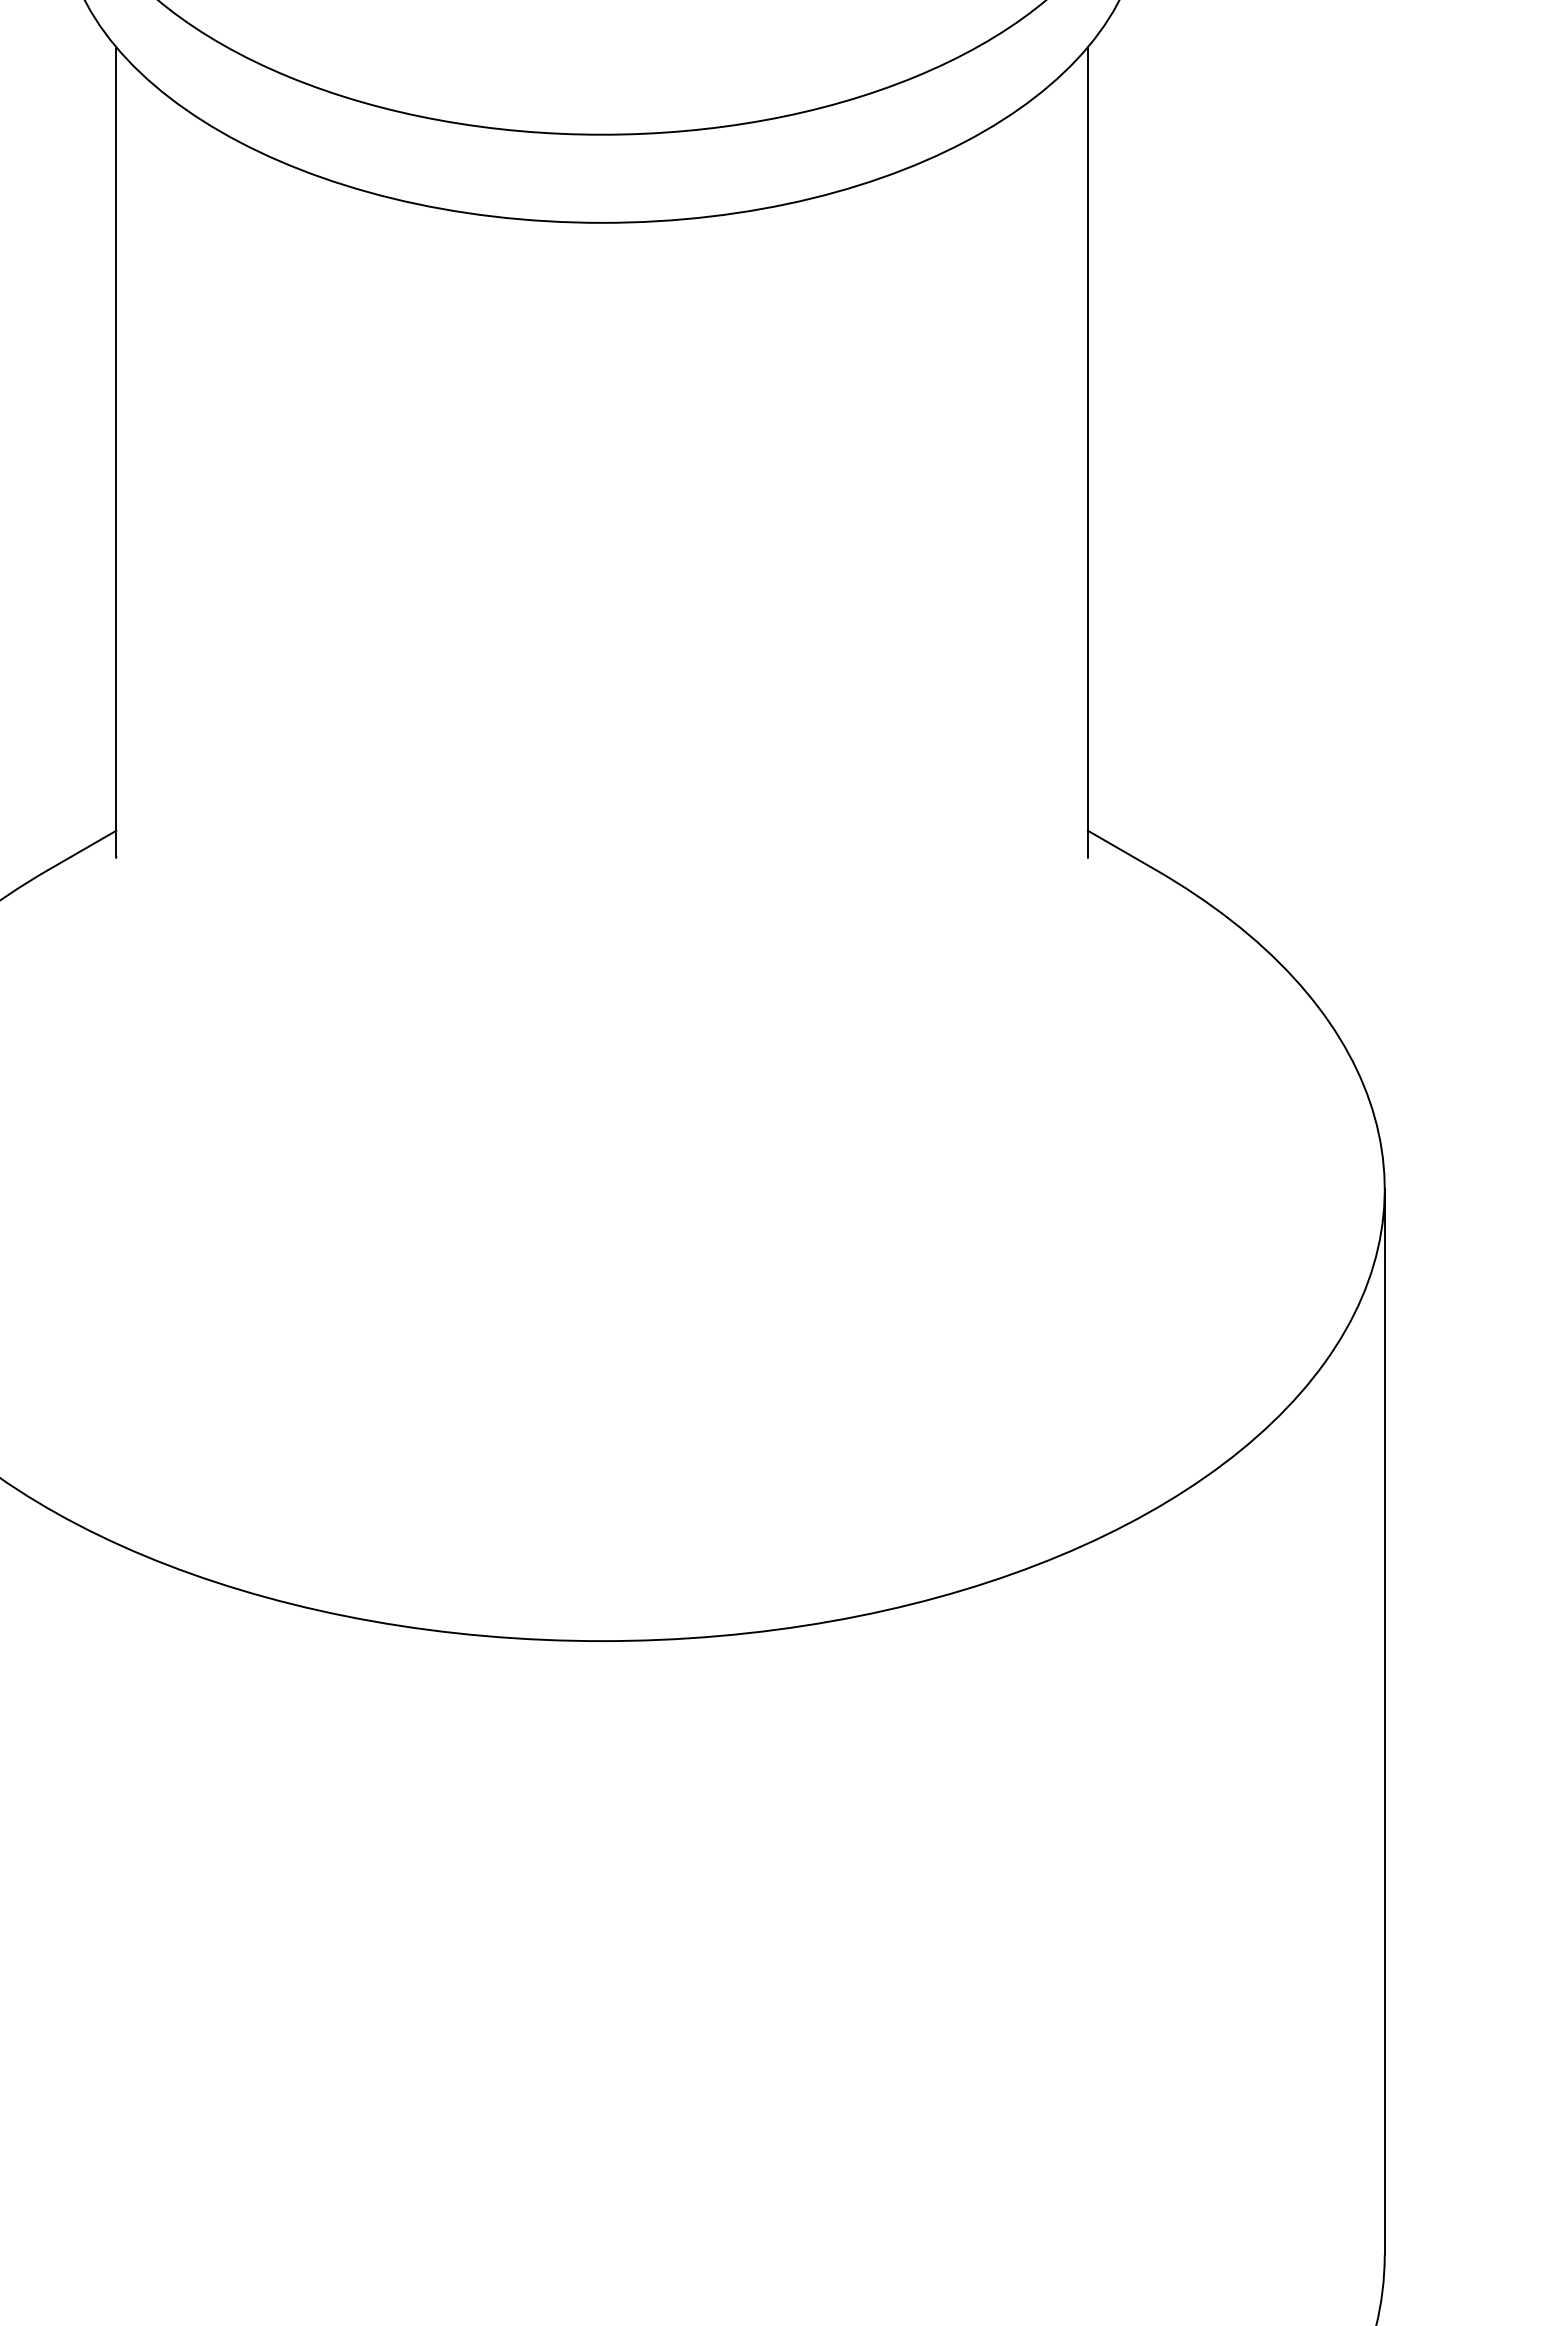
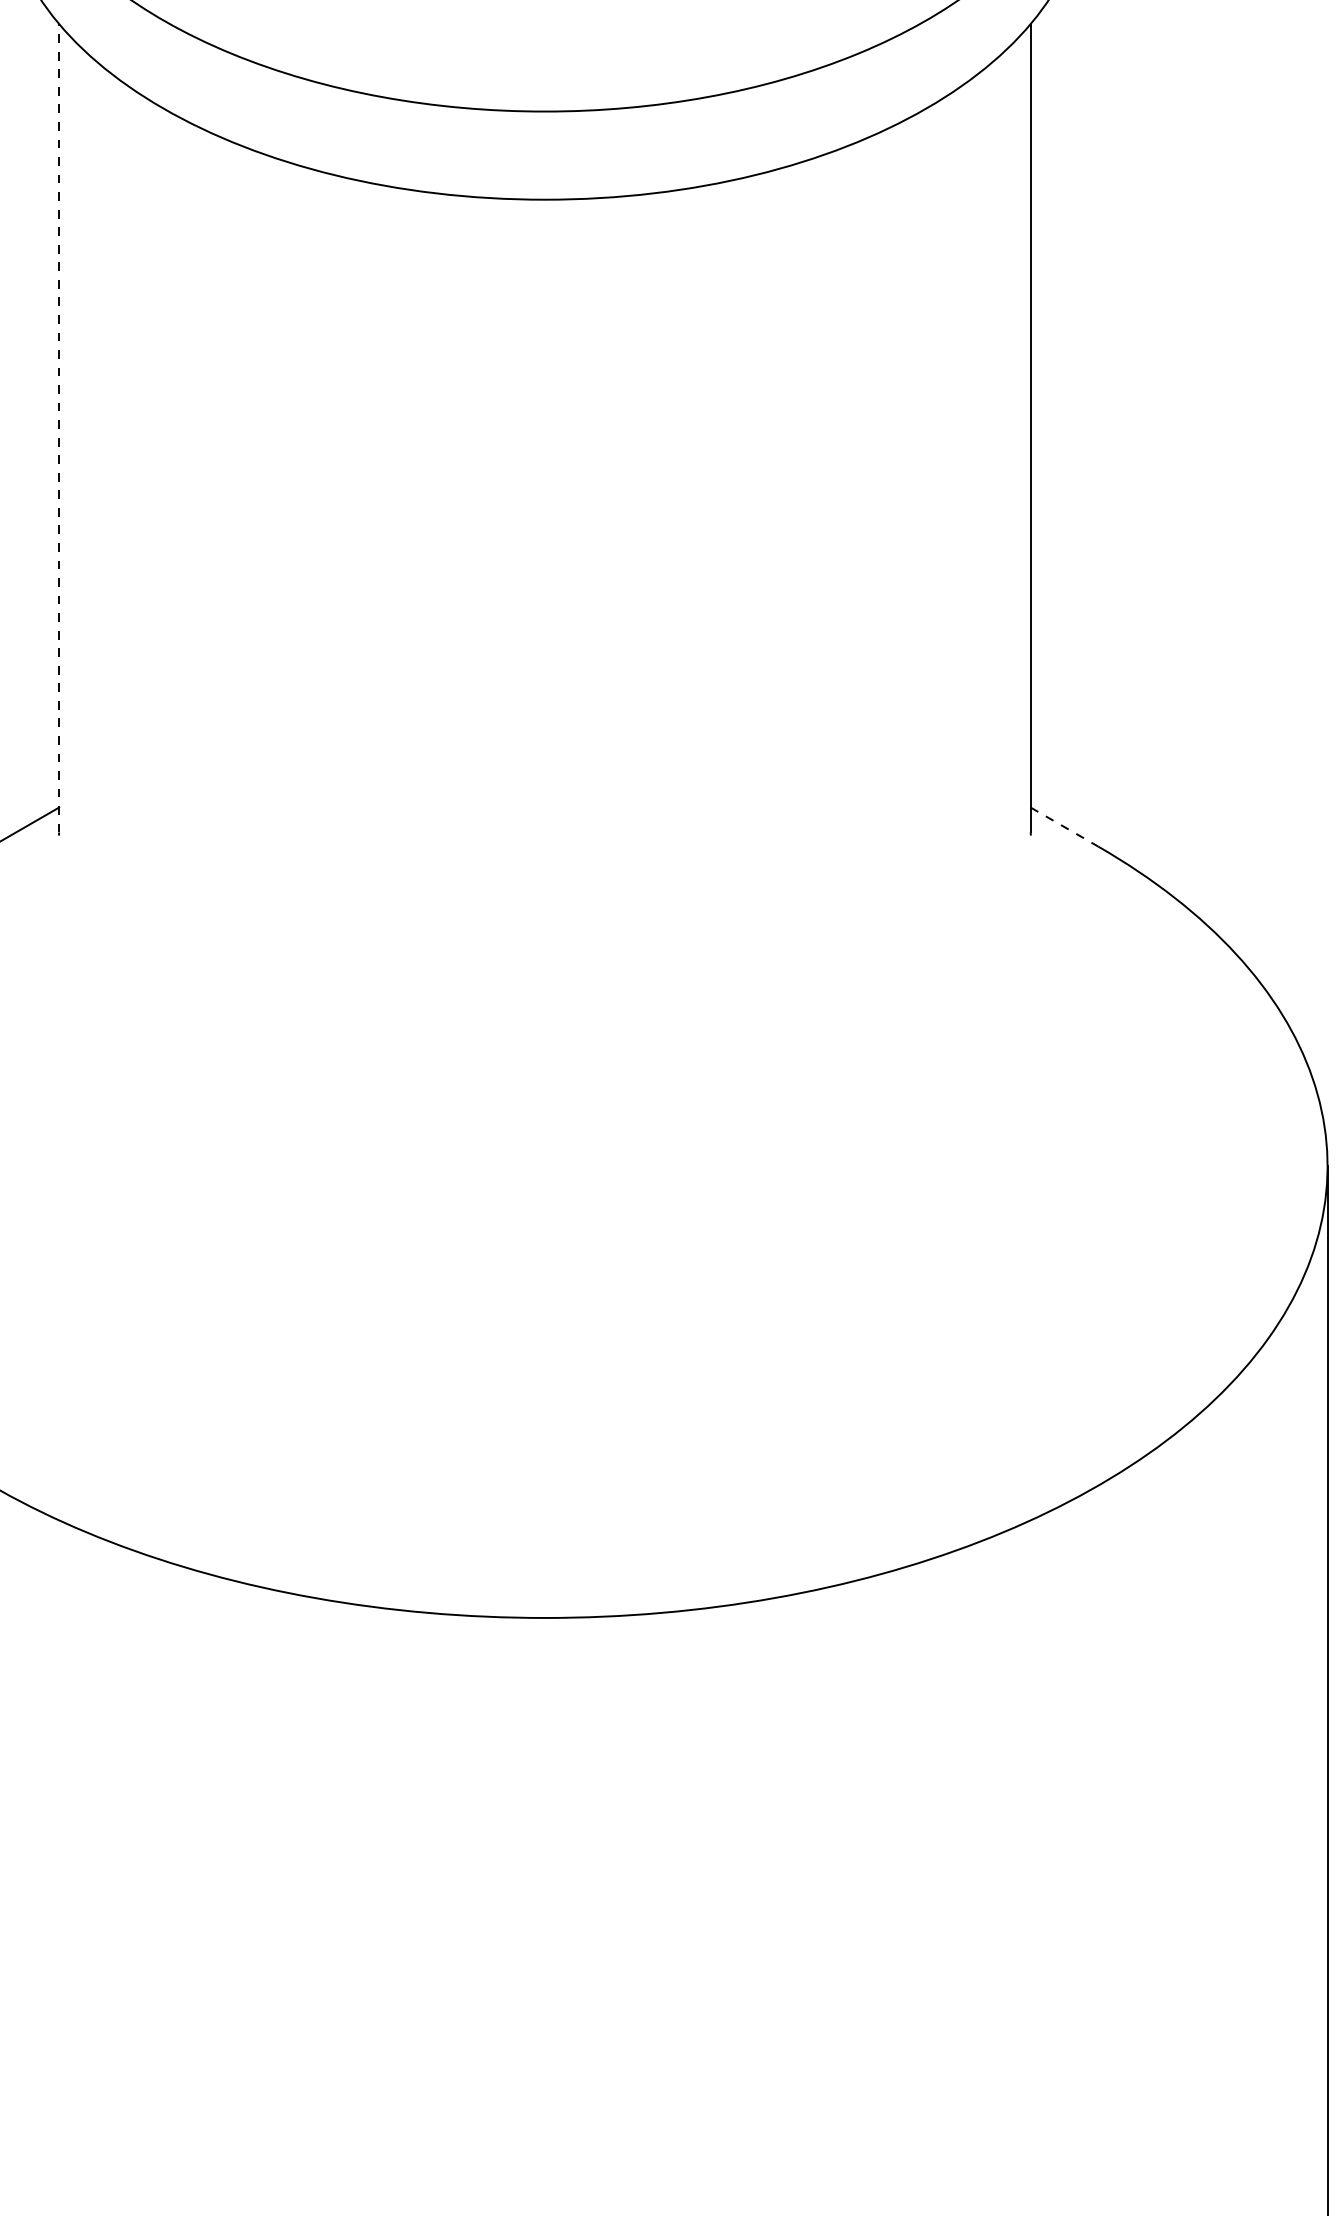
line: (116, 450) -> (59, 427), solid -> dashed
line: (1122, 850) -> (1065, 827), solid -> dashed

